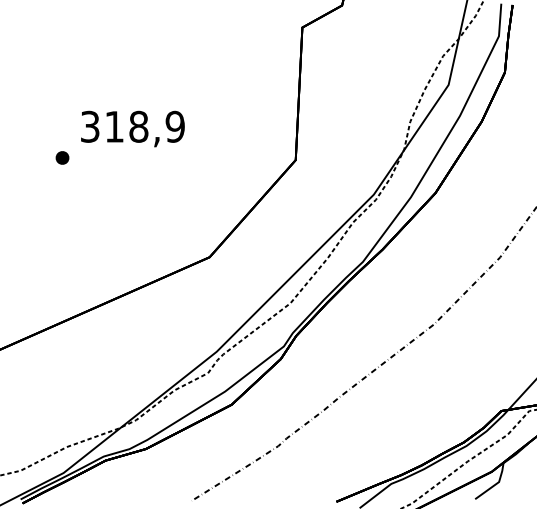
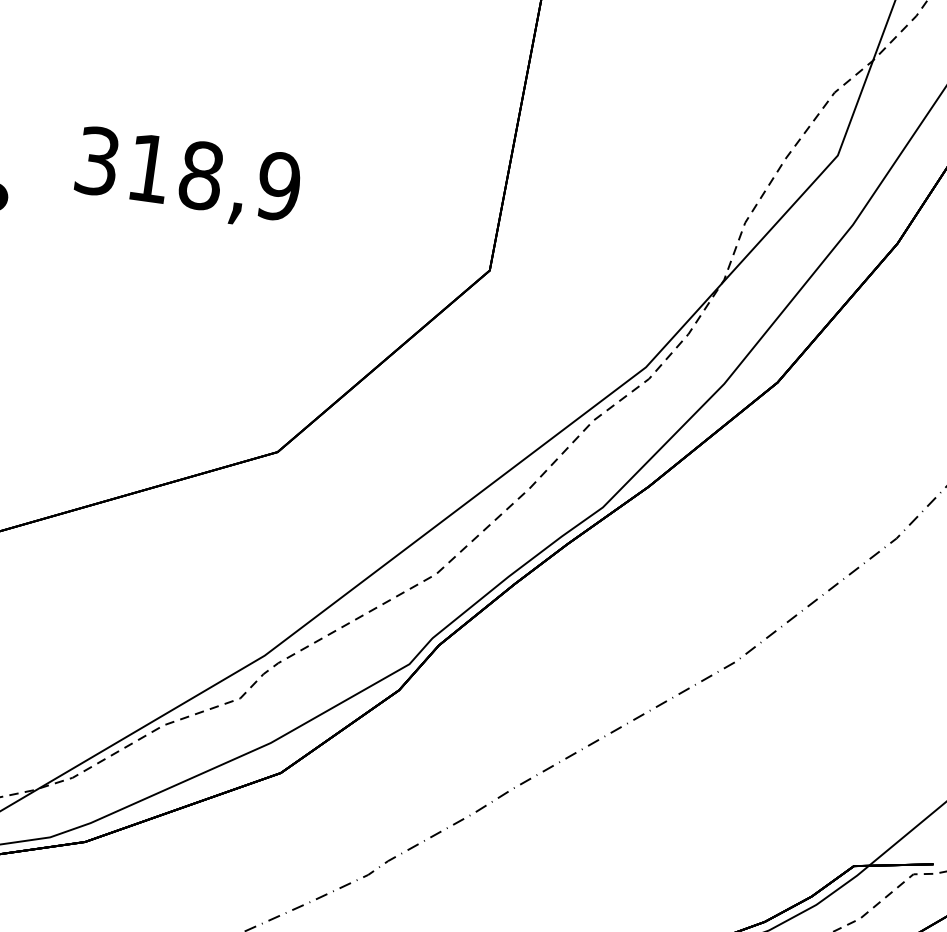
text: (132, 128) -> (187, 177), moved

